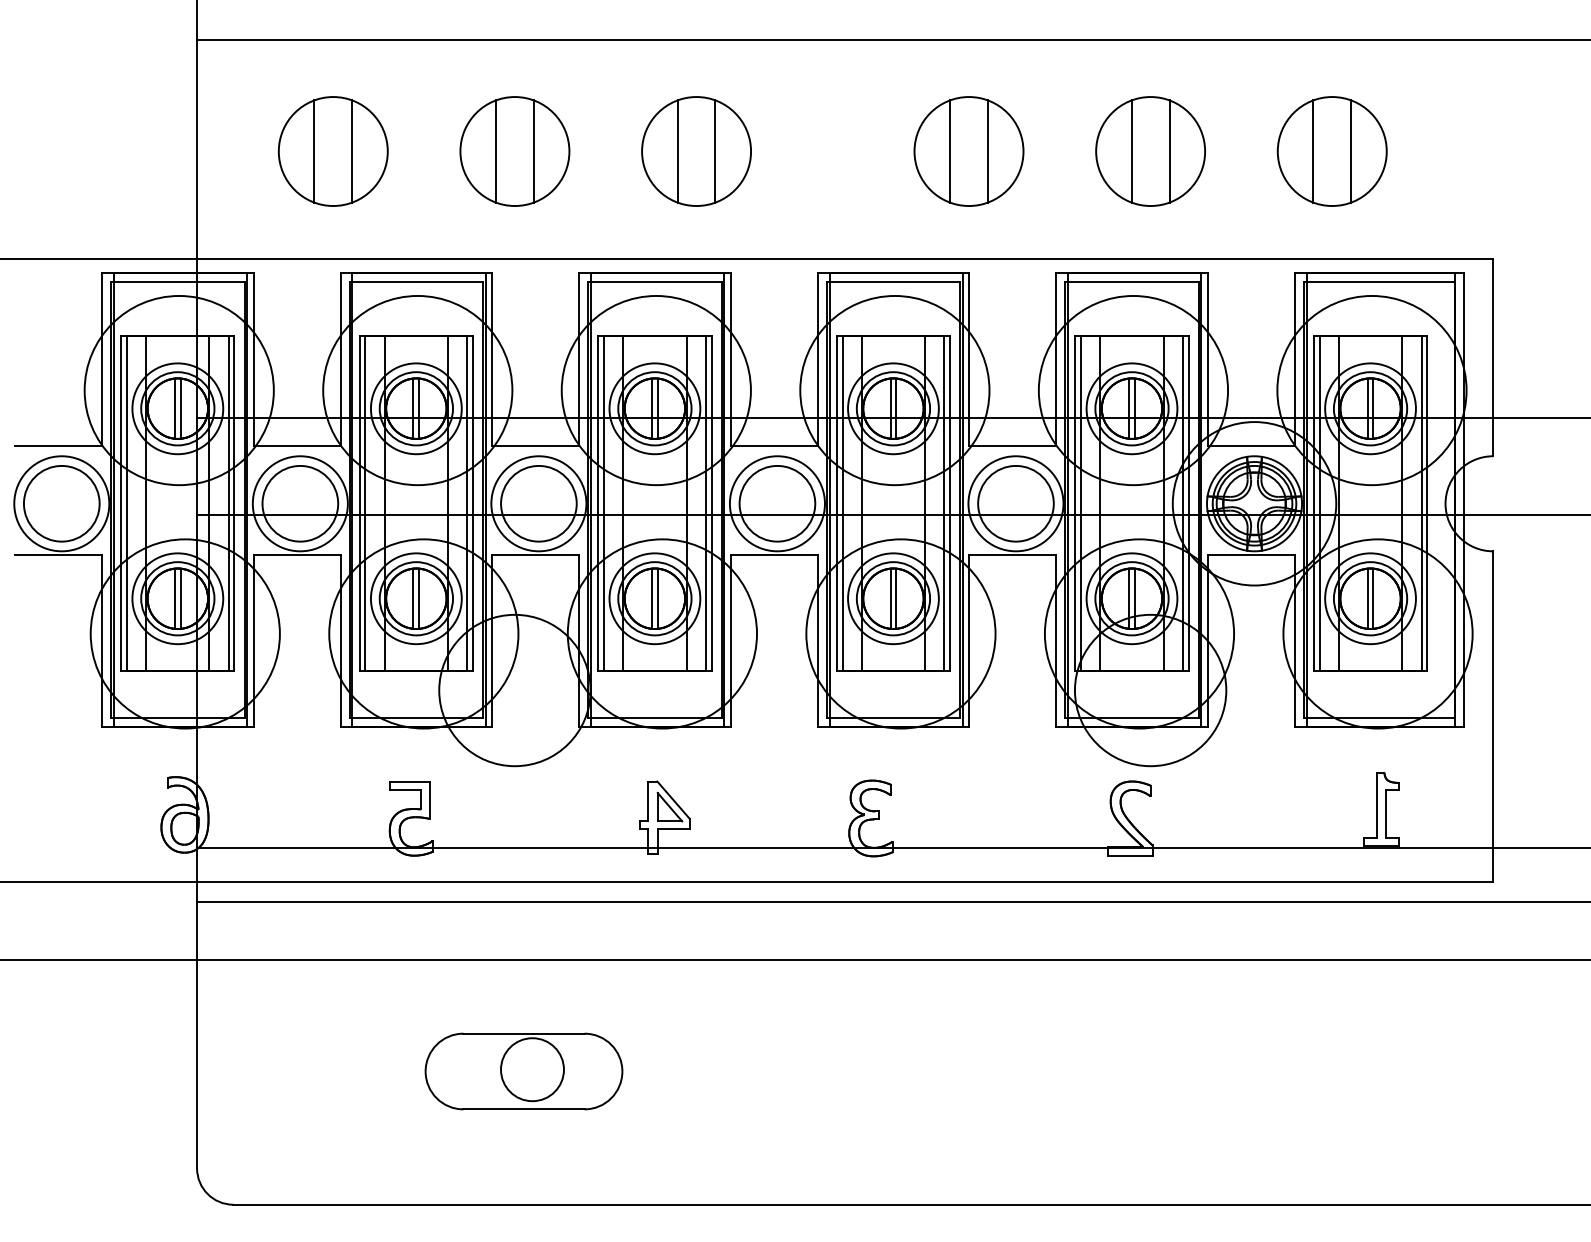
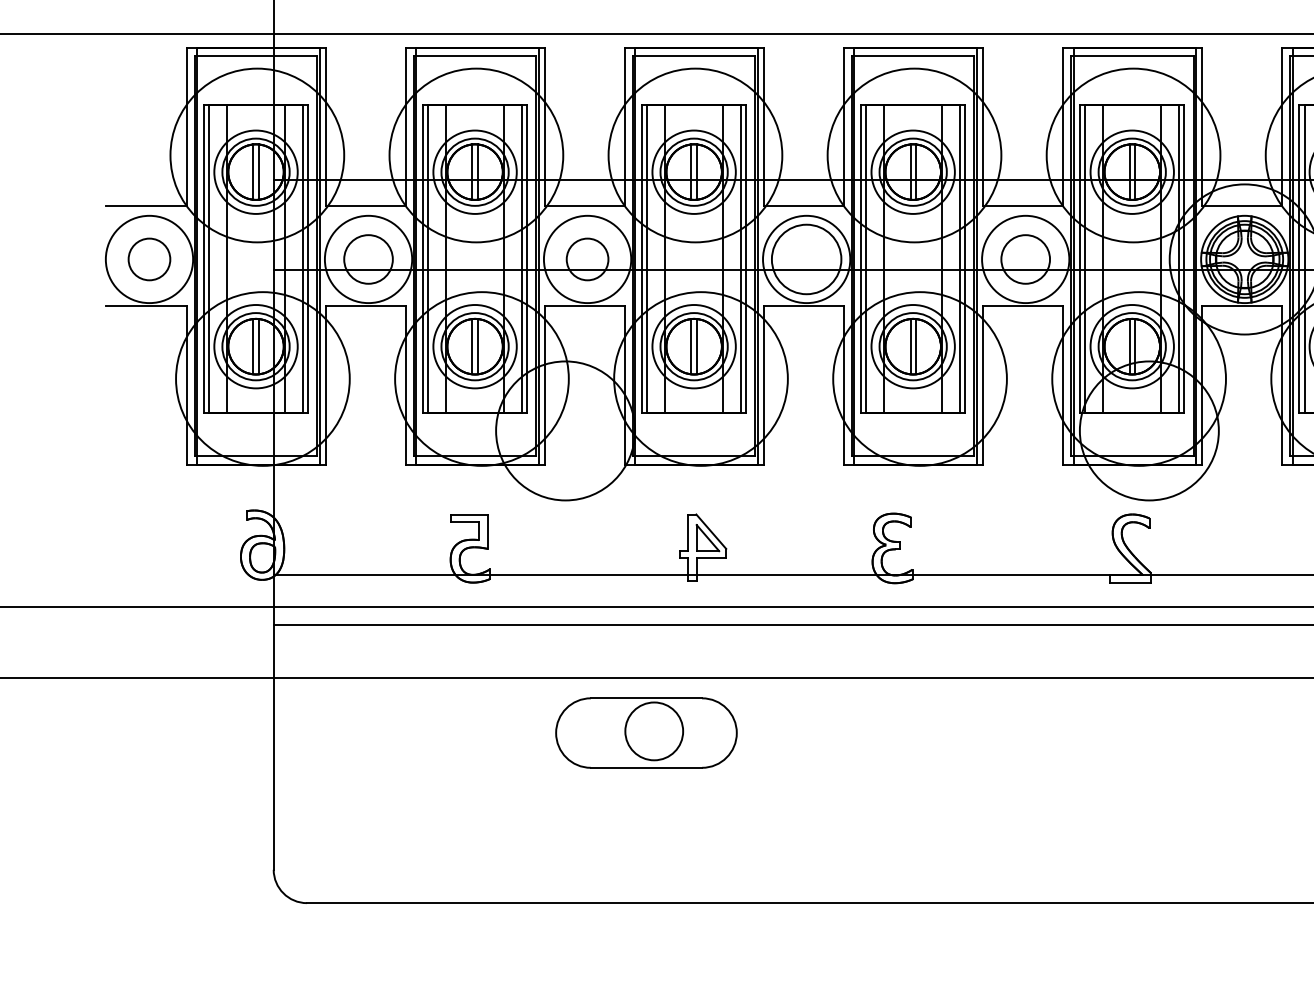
circle: (61, 503) -> (149, 259), size x0.6
circle: (300, 503) -> (368, 259), size x0.7
circle: (538, 503) -> (587, 259), size x0.6
circle: (1015, 503) -> (1025, 259), size x0.7
part: (523, 1071) -> (646, 733), moved

